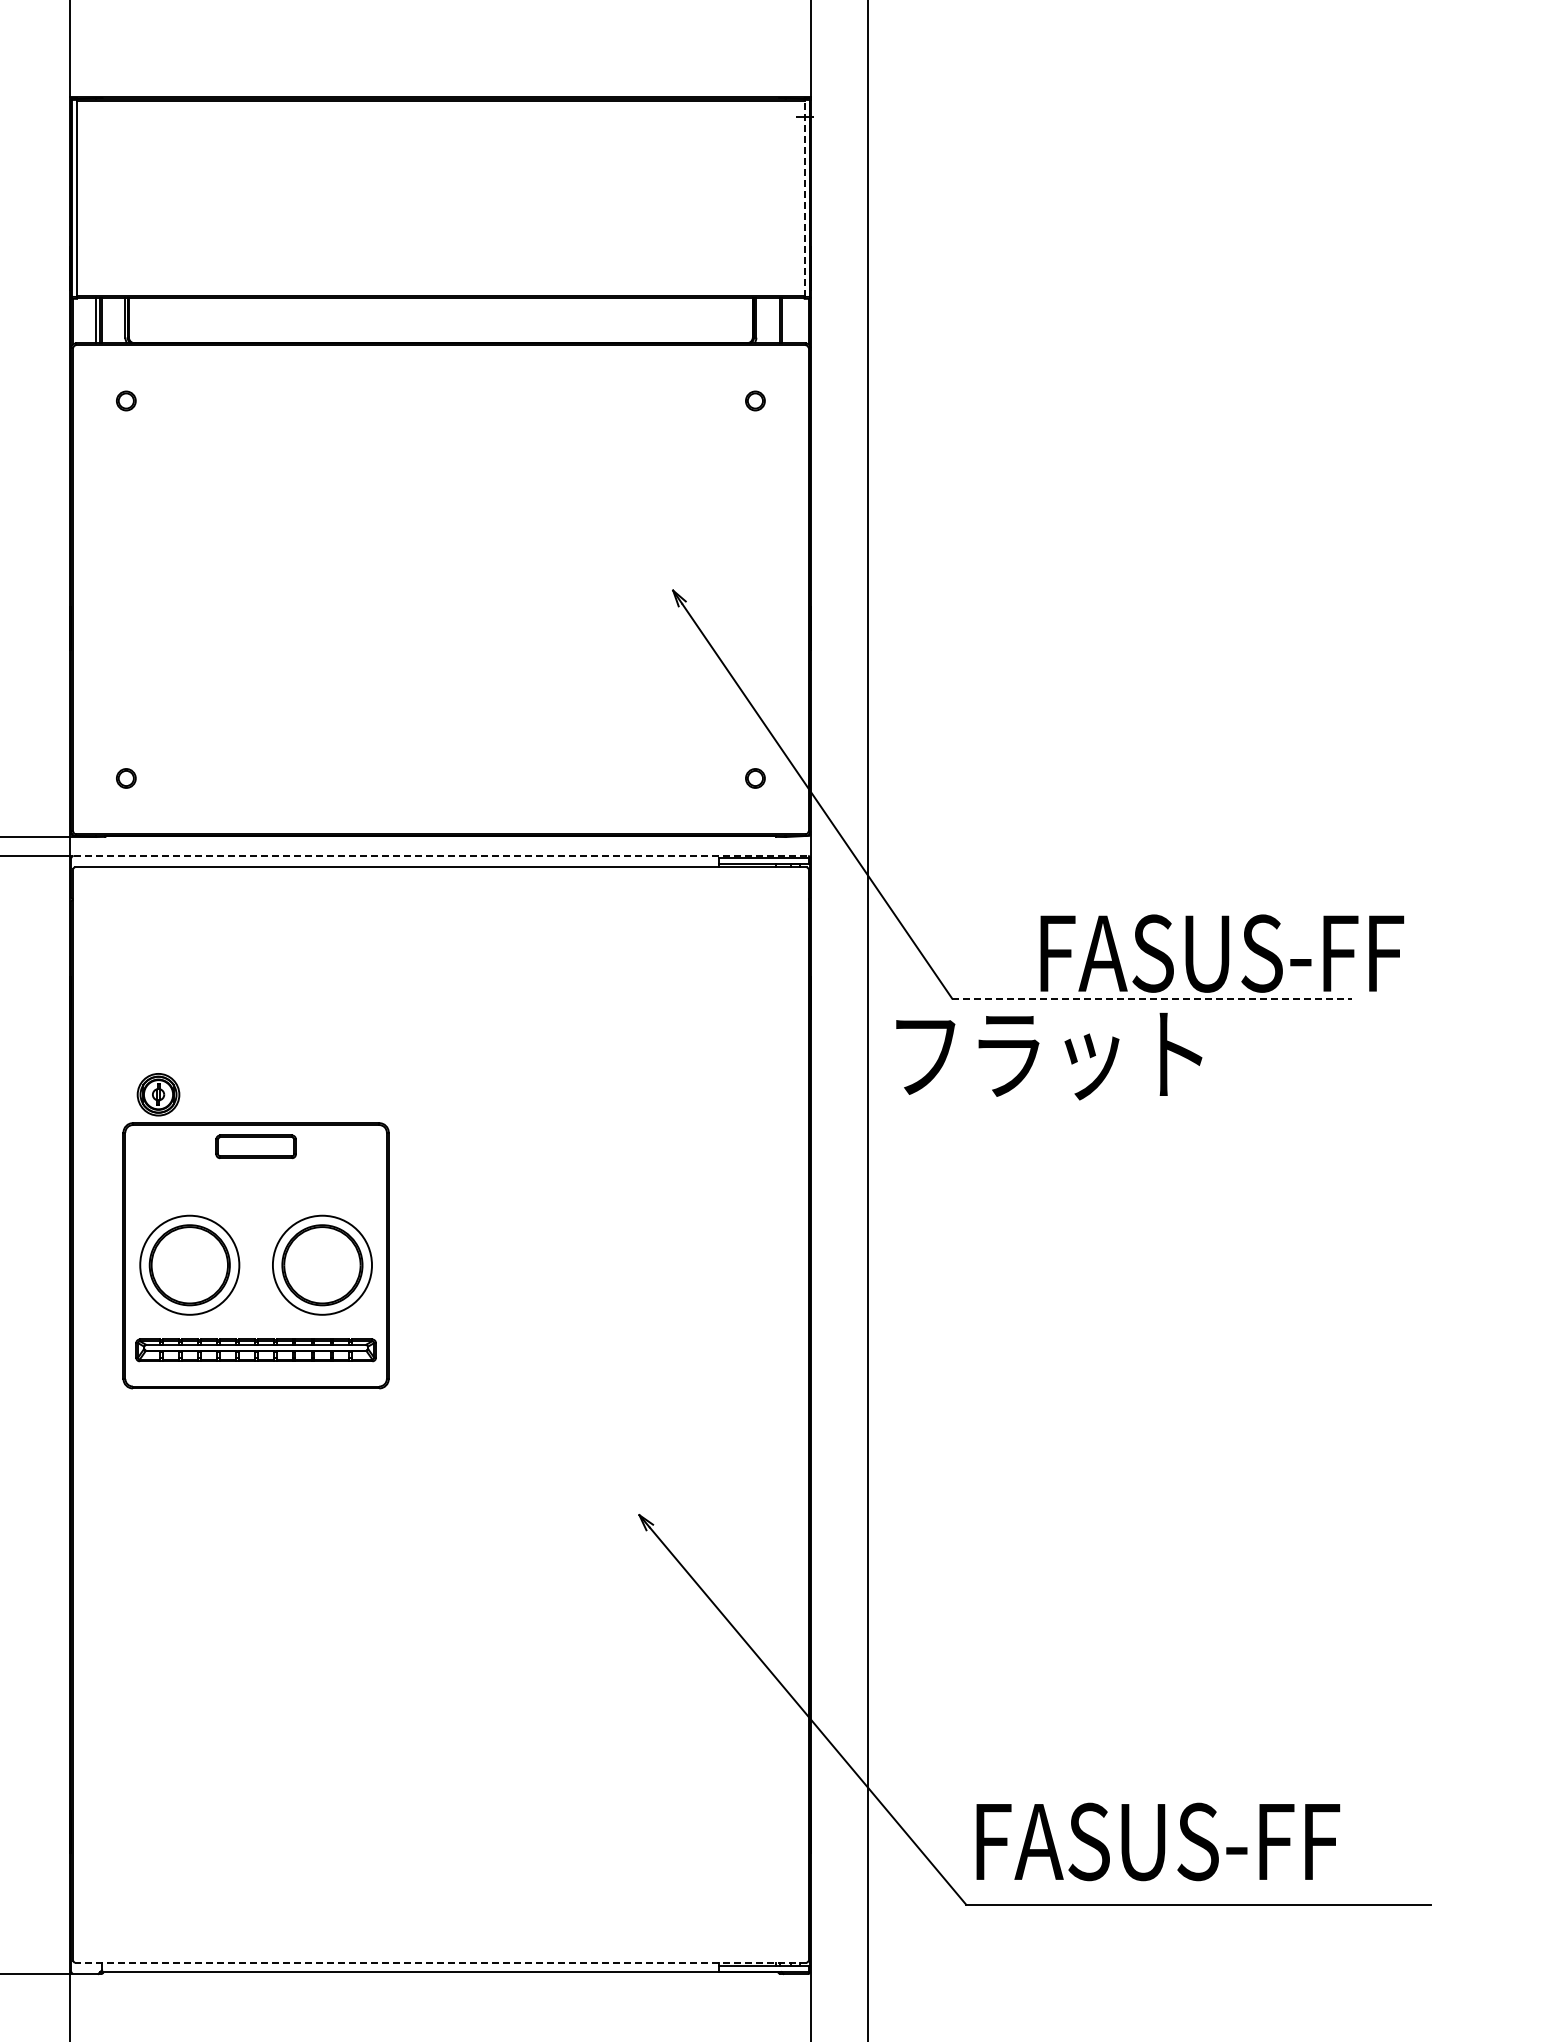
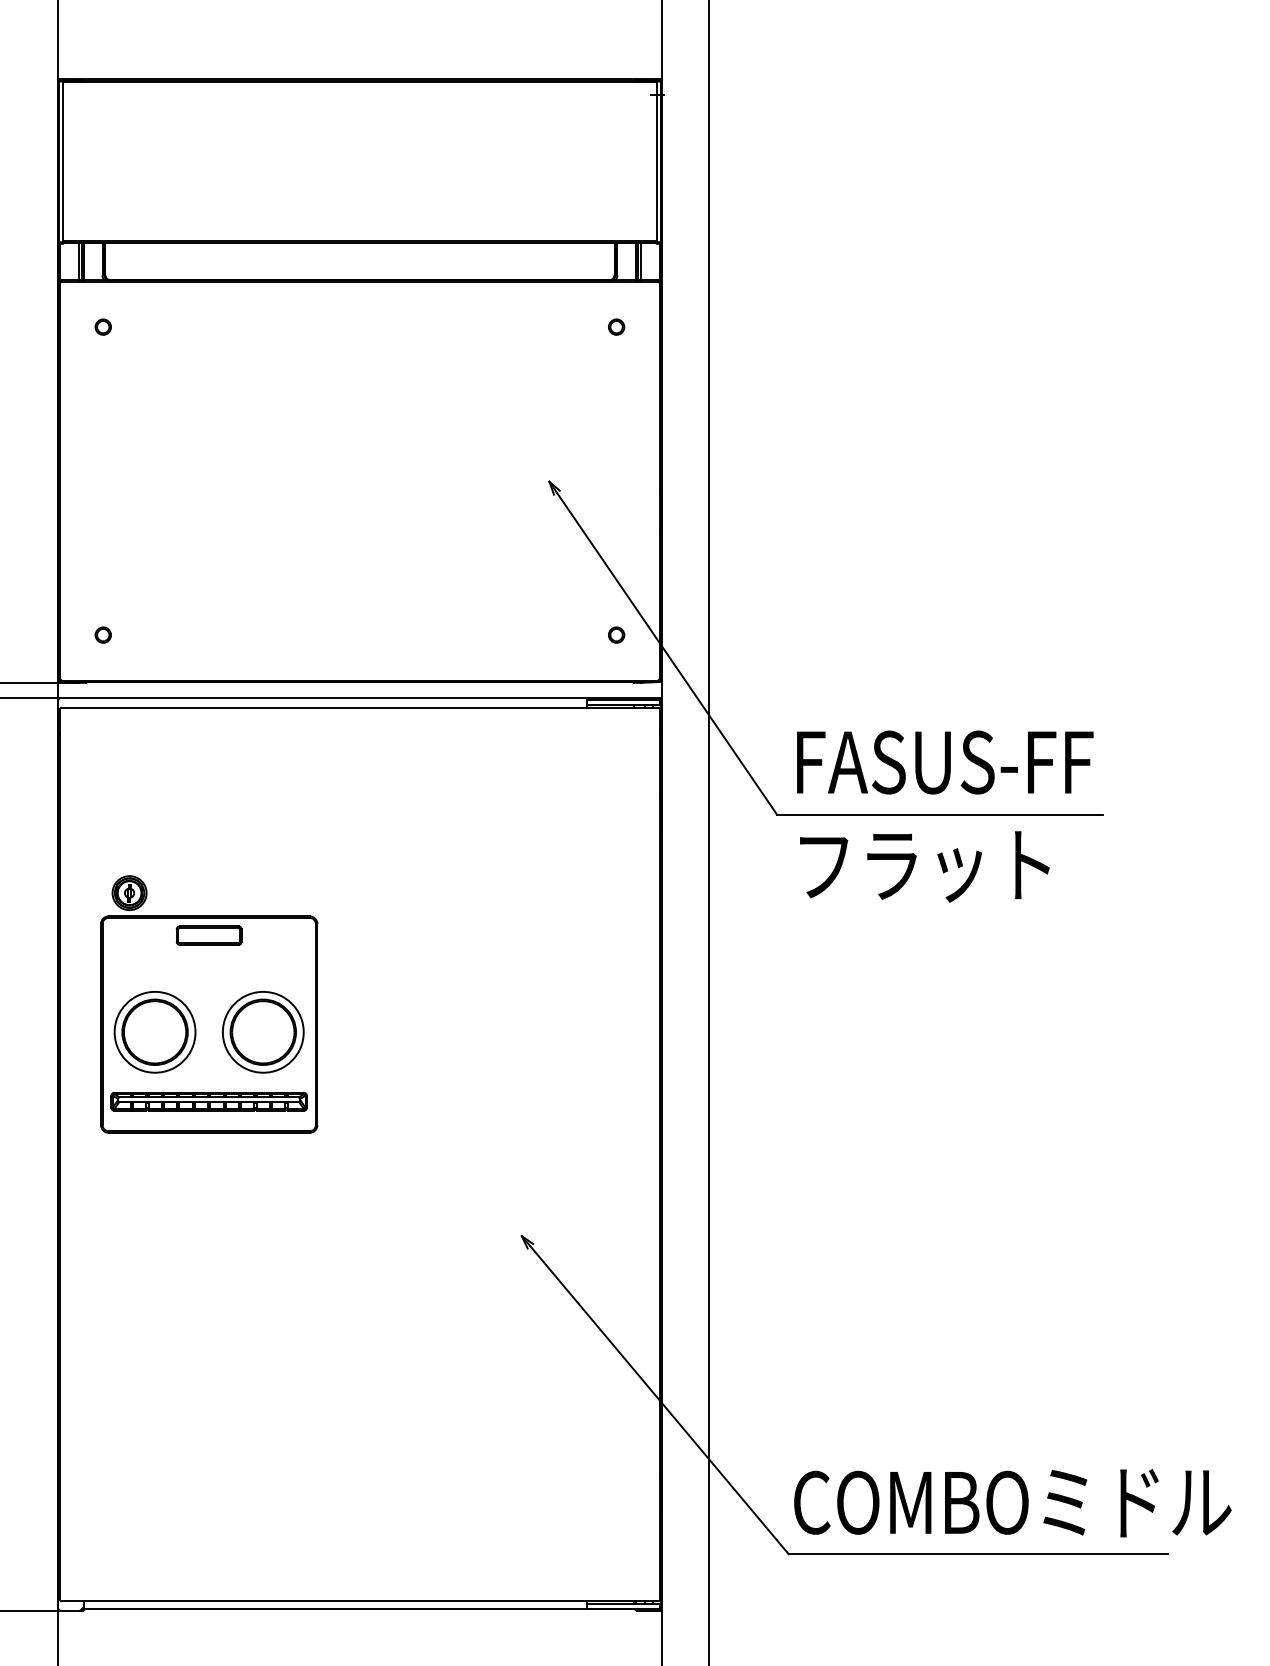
line: (804, 198) -> (656, 161), dashed -> solid
line: (785, 320) -> (641, 261), added
line: (441, 855) -> (360, 697), dashed -> solid
text: (1222, 953) -> (945, 762), moved
line: (1152, 998) -> (940, 814), dashed -> solid
text: (1049, 1056) -> (925, 866), moved
text: (1241, 1842) -> (1013, 1503), FASUS-FF -> COMBOミドル
line: (440, 1962) -> (359, 1601), dashed -> solid

